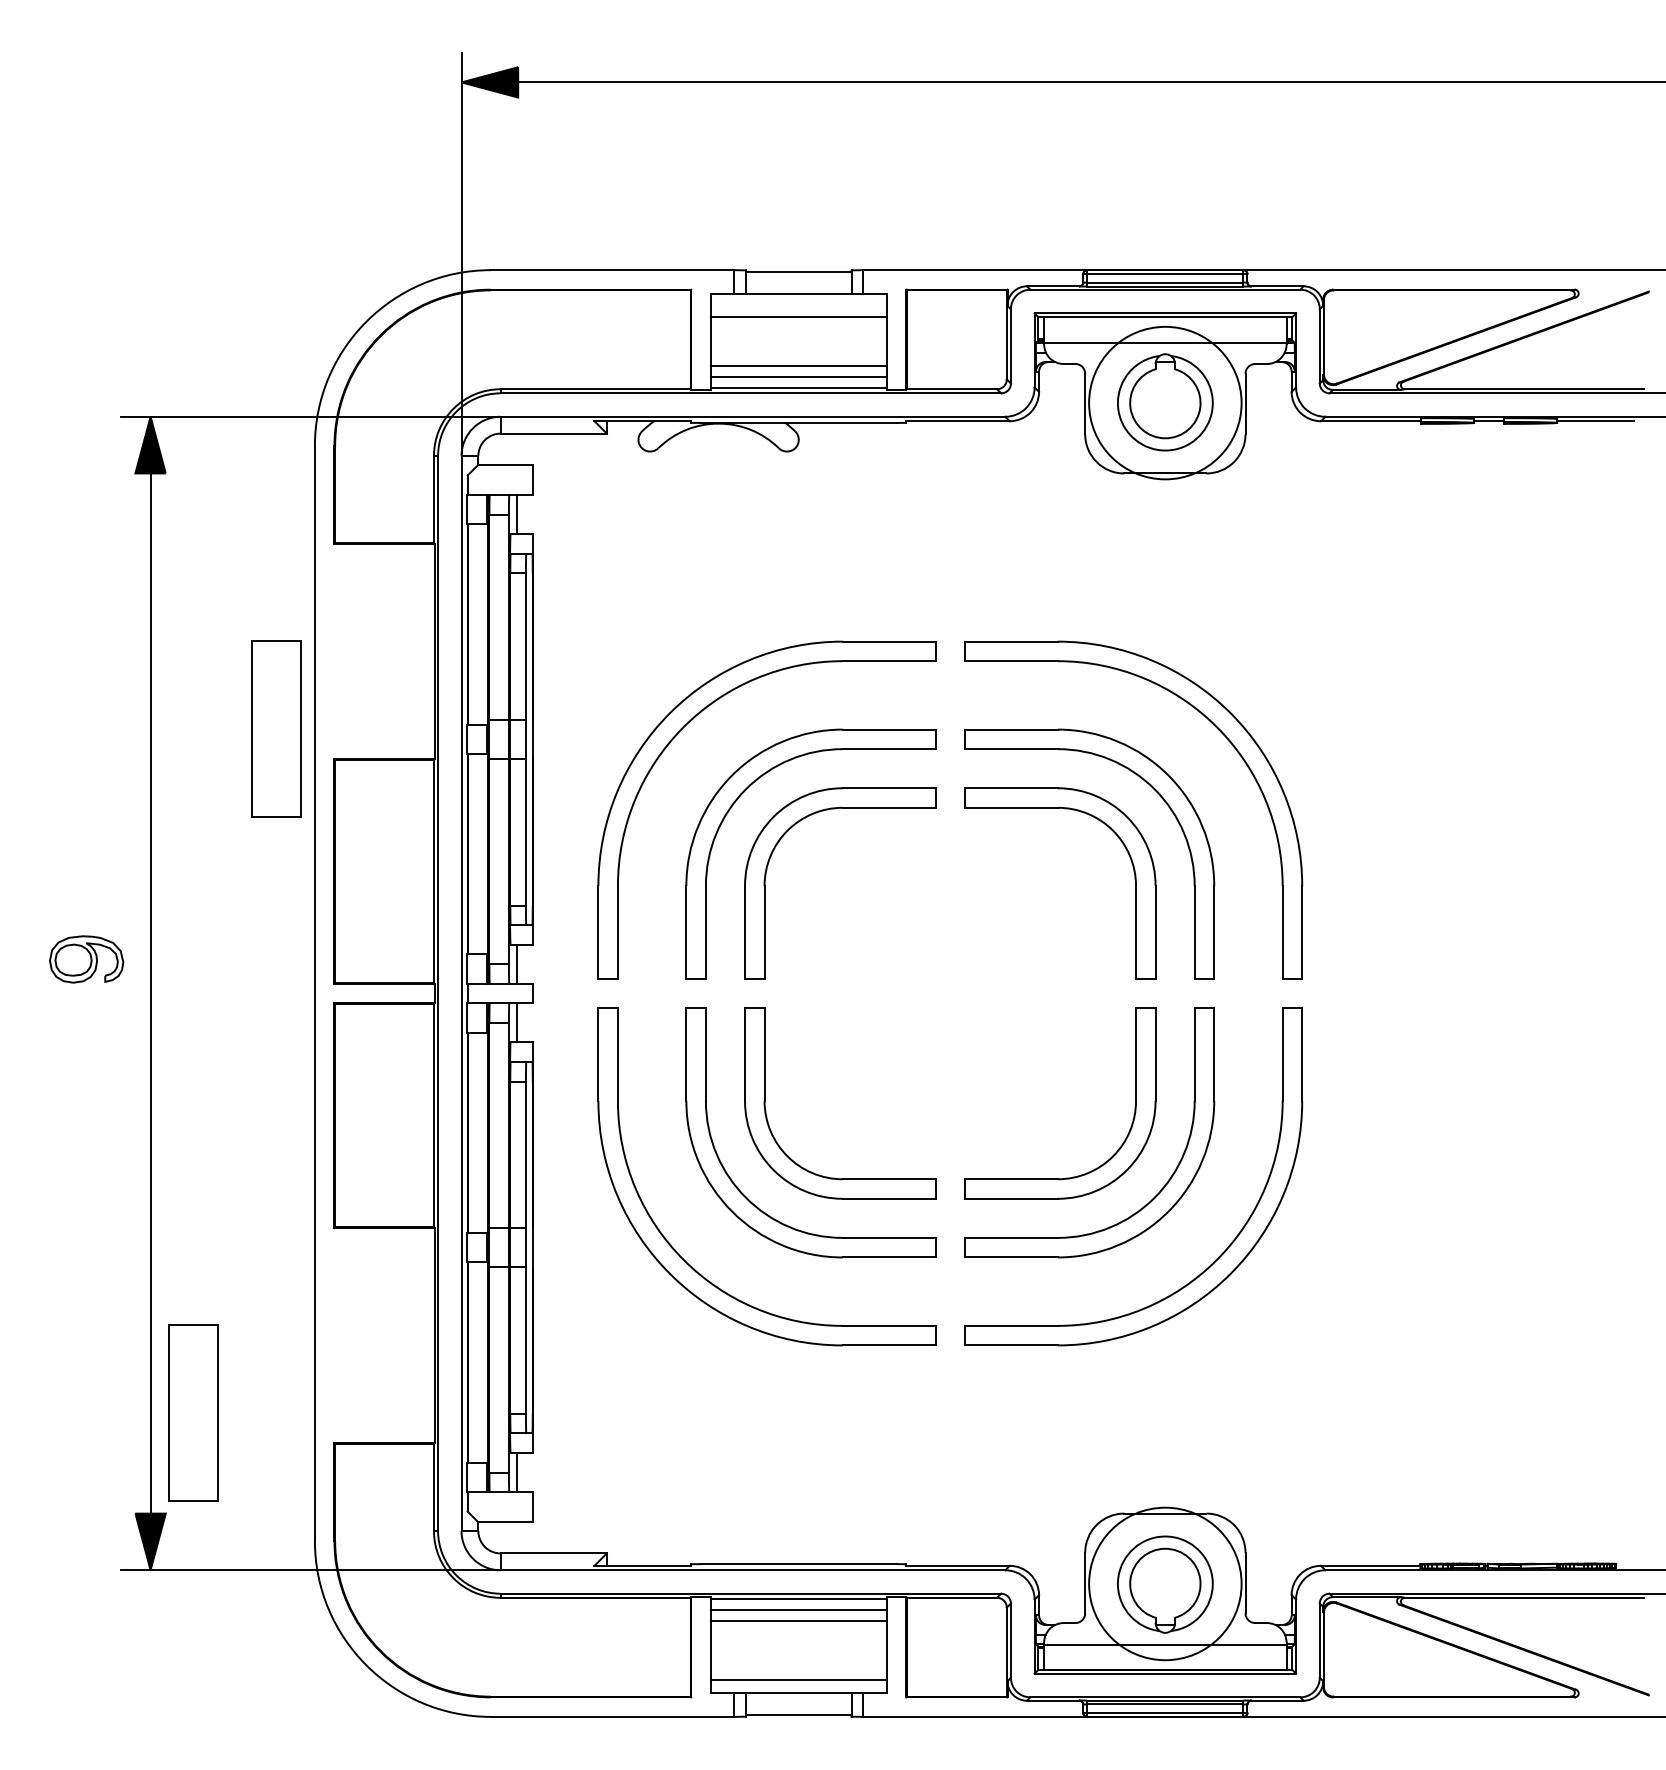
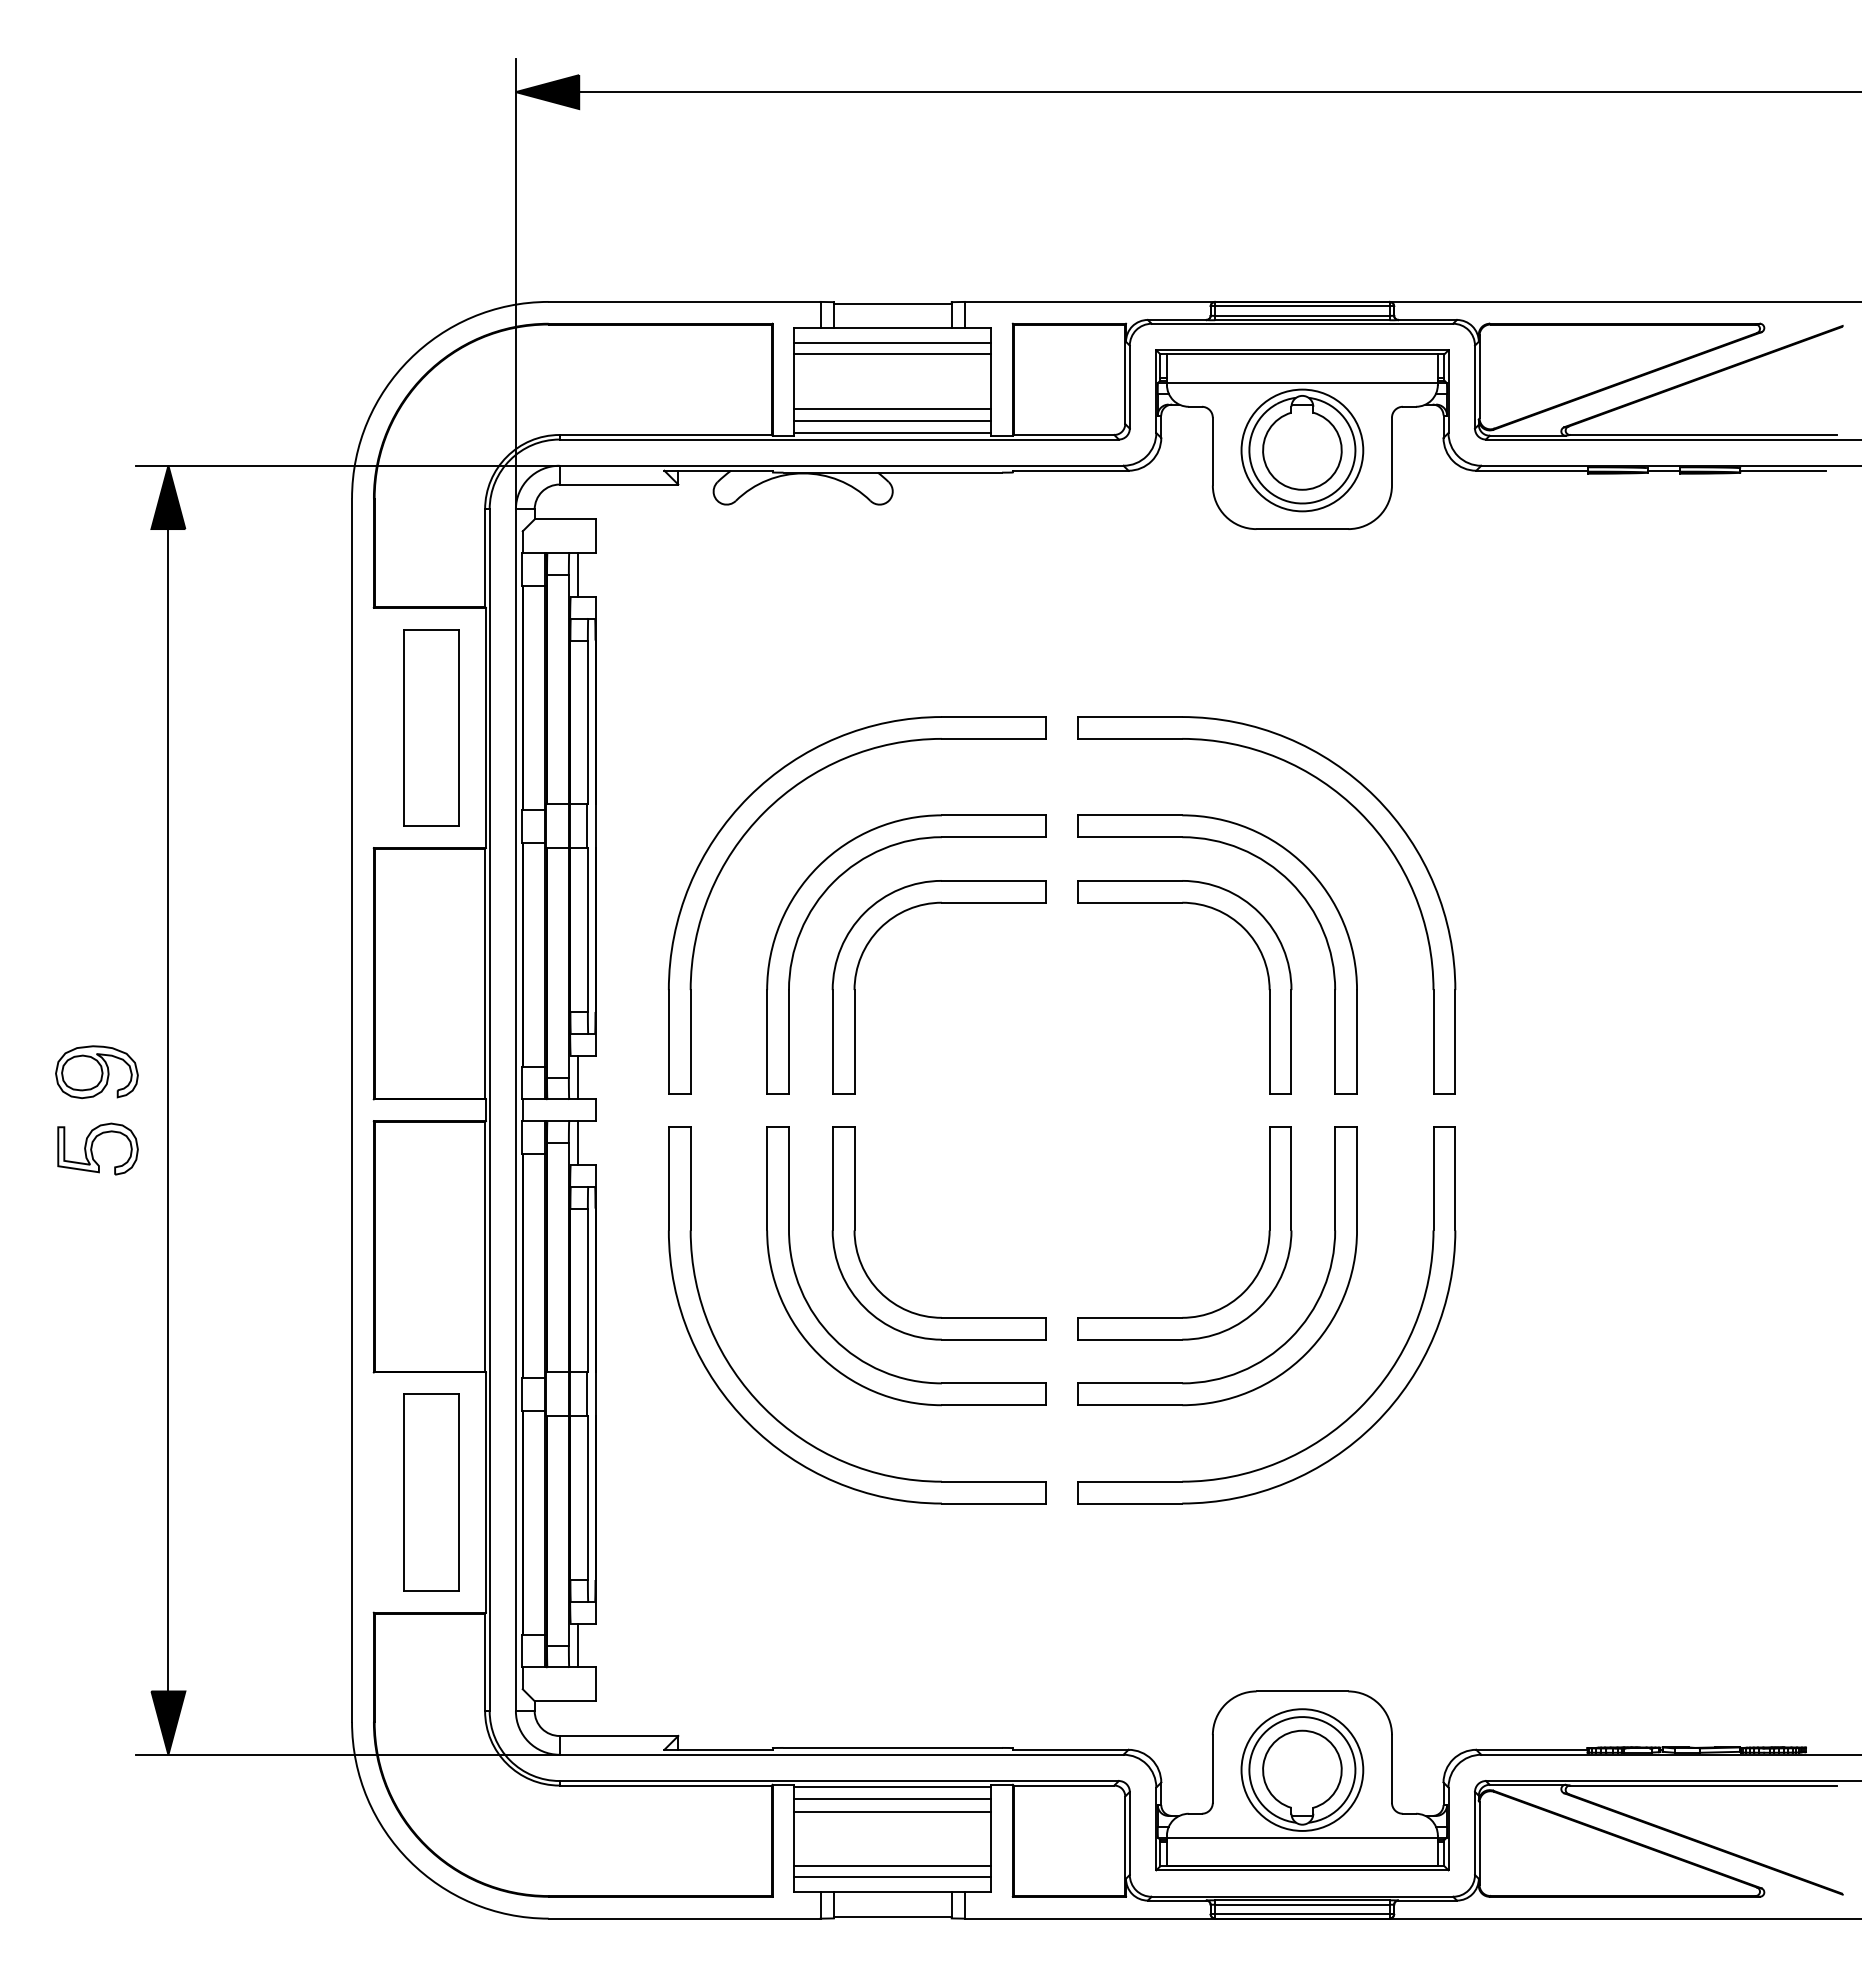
line: (798, 307) -> (892, 343), added
circle: (1164, 402) -> (1301, 449), size x0.71
part: (276, 728) -> (432, 726), moved
part: (87, 1027) -> (97, 1148), added
part: (193, 1412) -> (432, 1492), moved
circle: (1164, 1583) -> (1301, 1769), size x0.71
line: (798, 1669) -> (892, 1865), added

